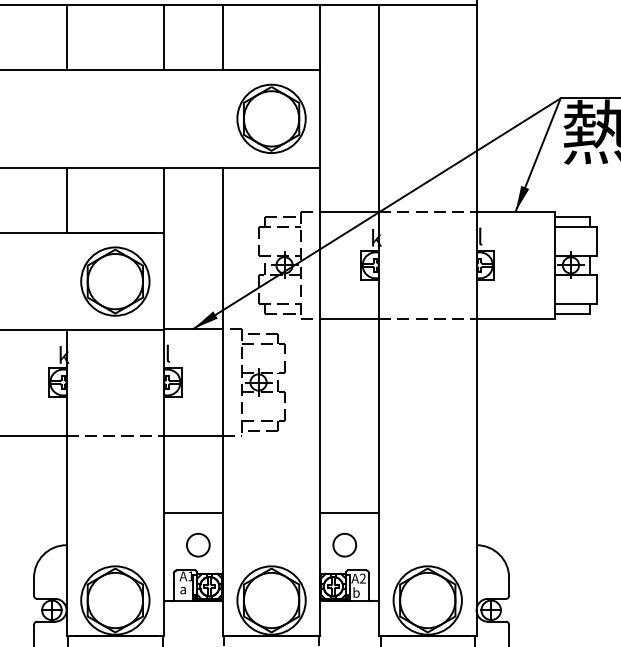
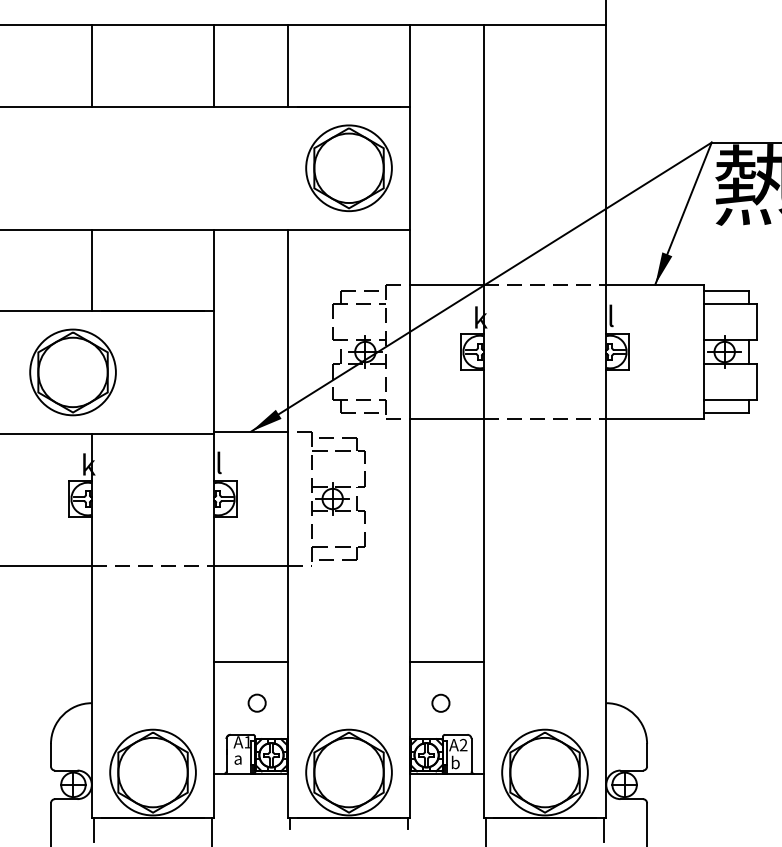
part: (114, 281) -> (72, 372), moved
circle: (197, 544) -> (256, 702), size x0.6
circle: (344, 545) -> (440, 703), size x0.6

